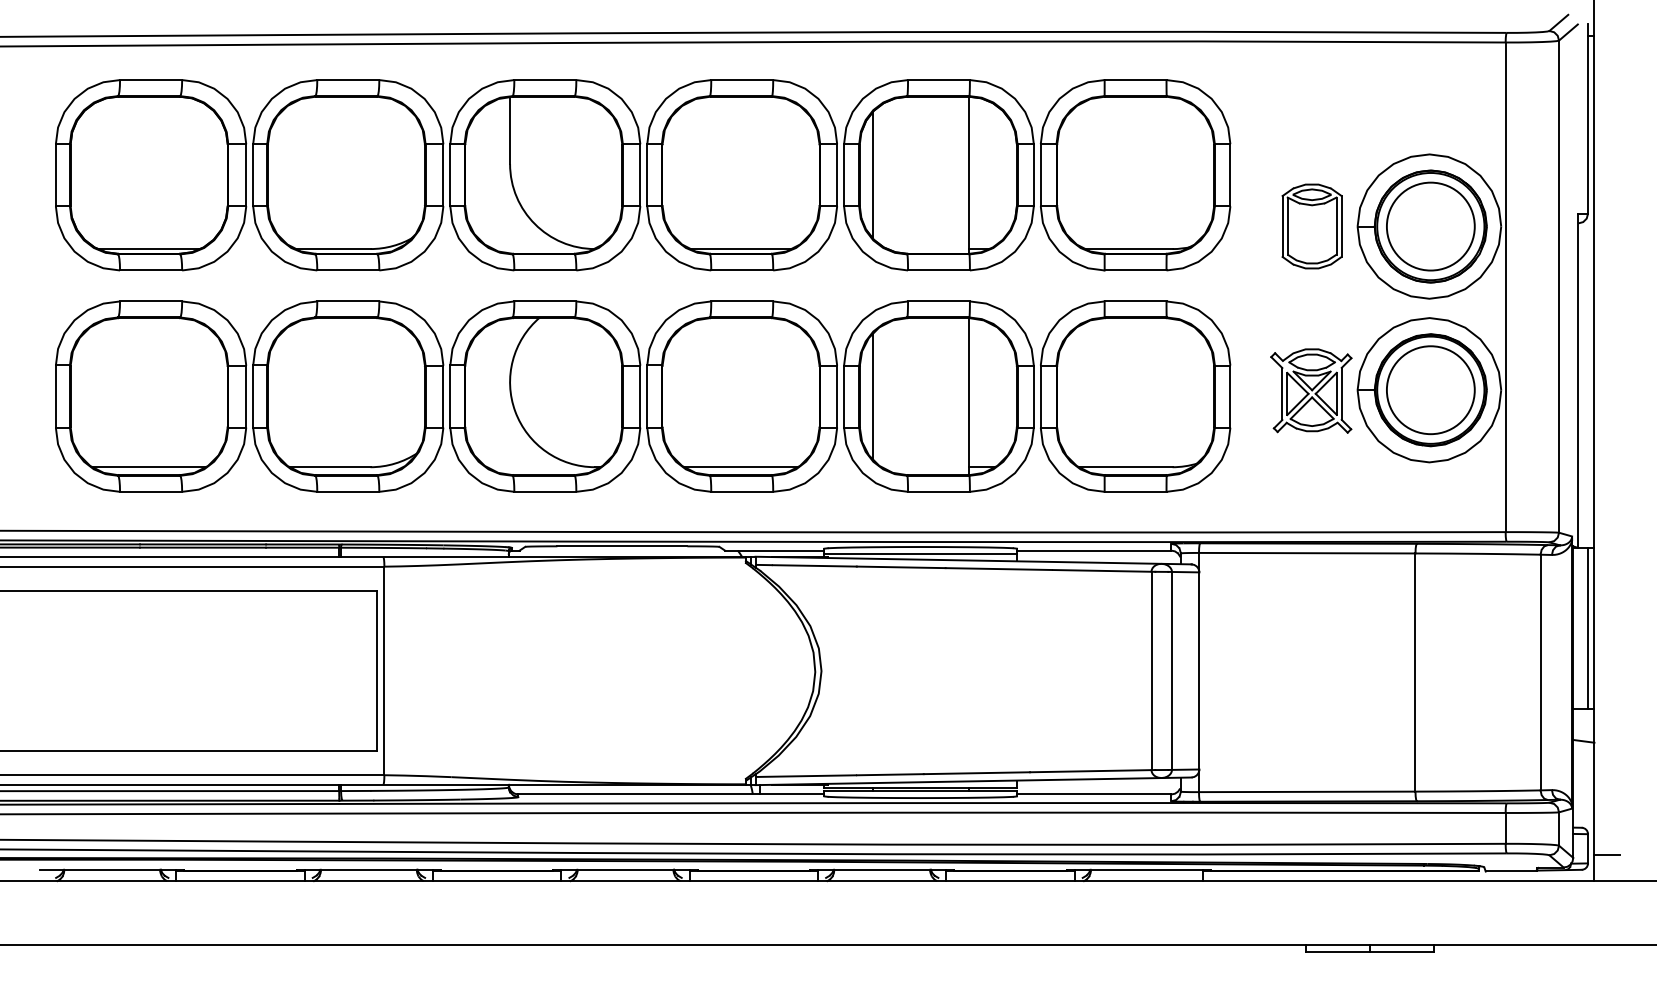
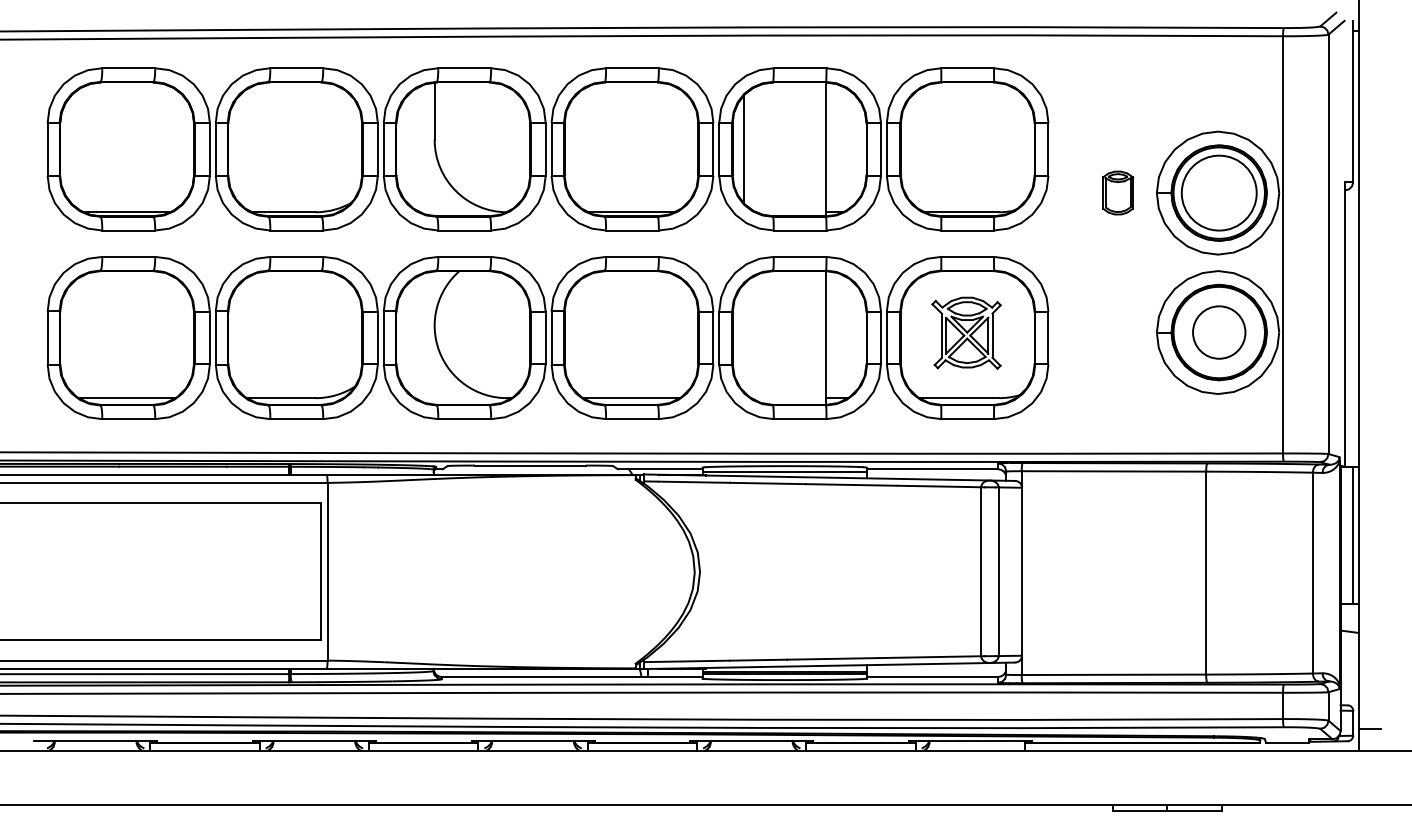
part: (1311, 226) -> (1117, 193), size x0.6
part: (1311, 390) -> (966, 332), moved
circle: (1430, 390) -> (1218, 332), size x0.7
line: (872, 396) -> (743, 337), removed

